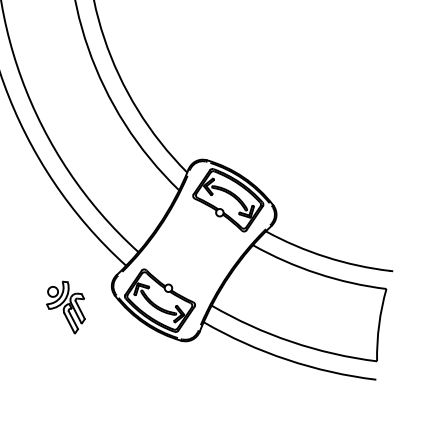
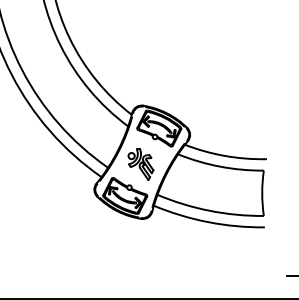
part: (65, 307) -> (140, 164), moved

